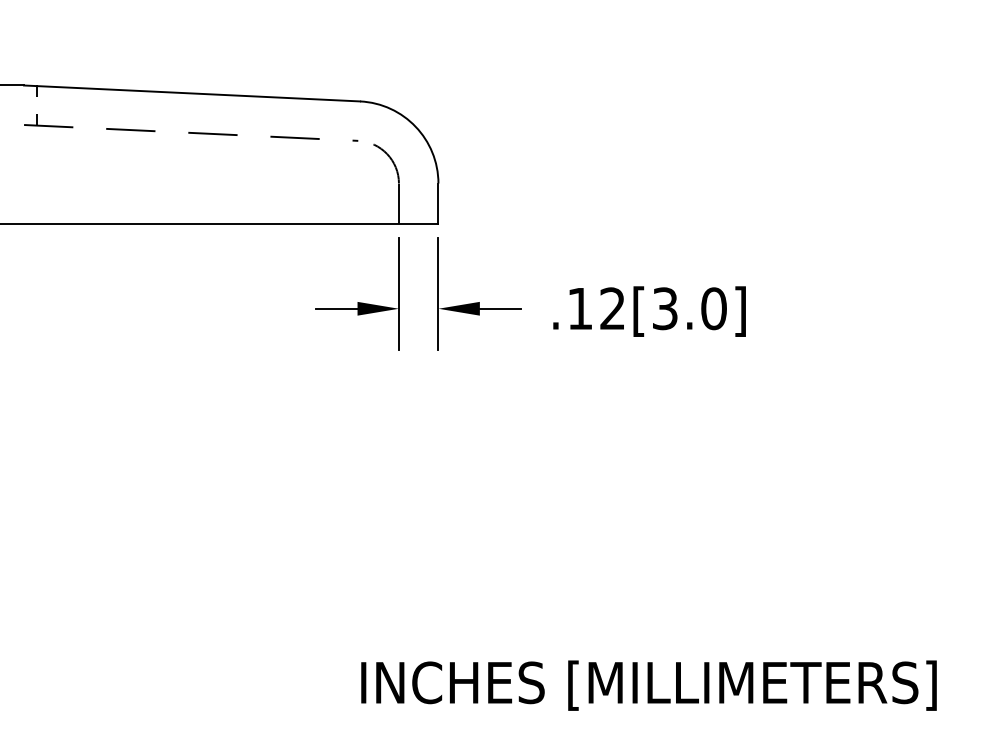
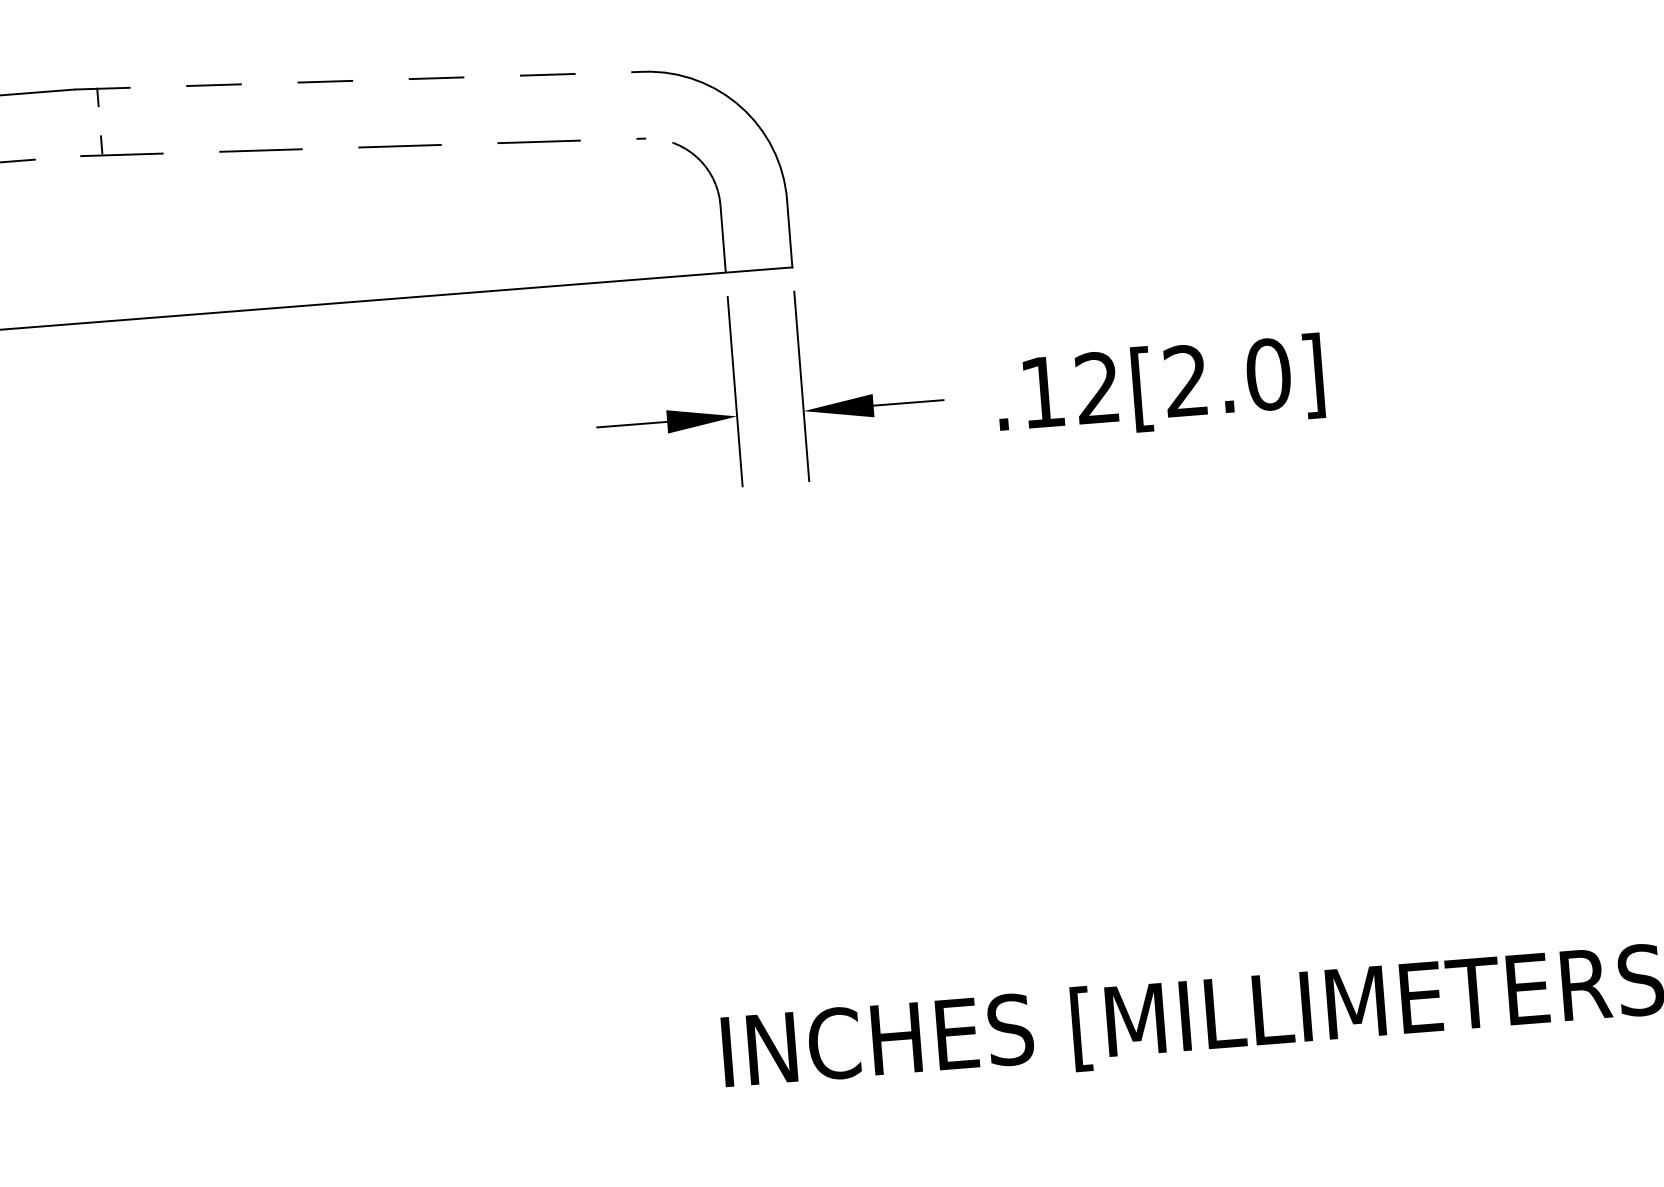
line: (192, 93) -> (360, 80), solid -> dashed
text: (664, 308) -> (1185, 380), .12[3.0] -> .12[2.0]

